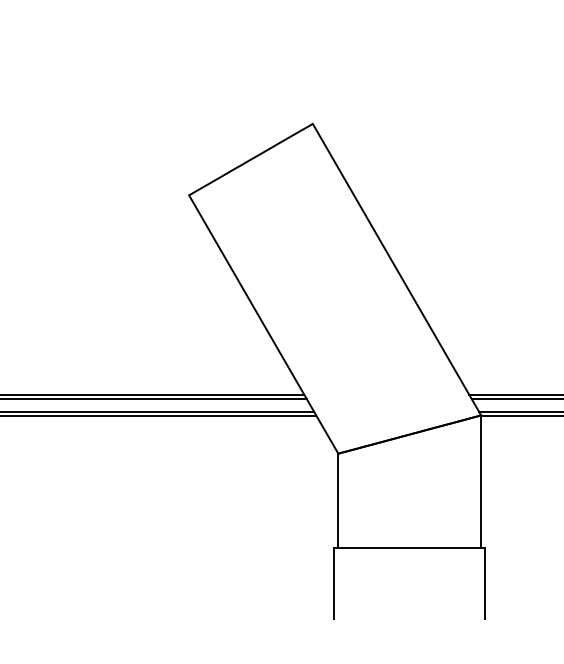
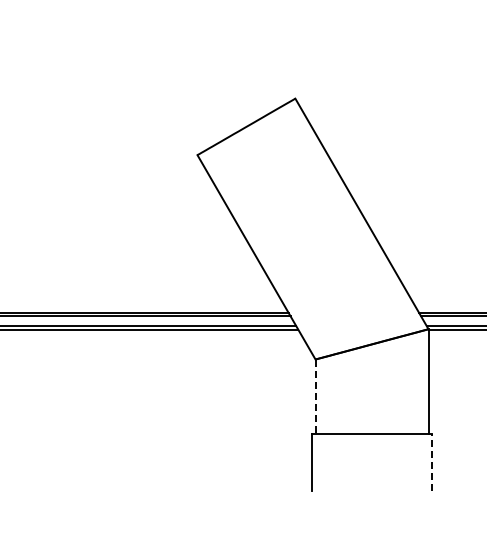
line: (338, 501) -> (315, 397), solid -> dashed
line: (484, 582) -> (431, 461), solid -> dashed

